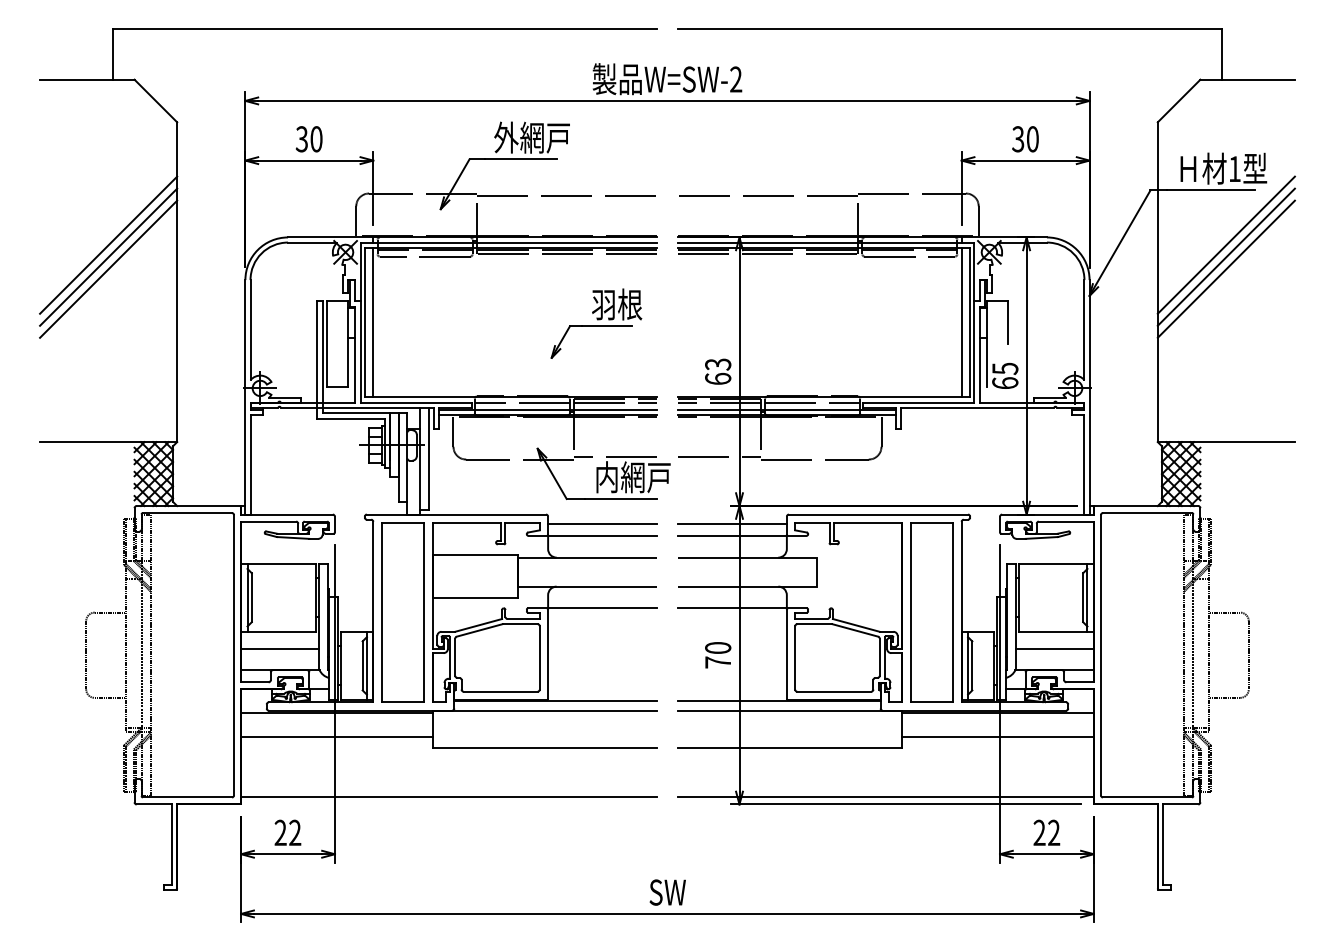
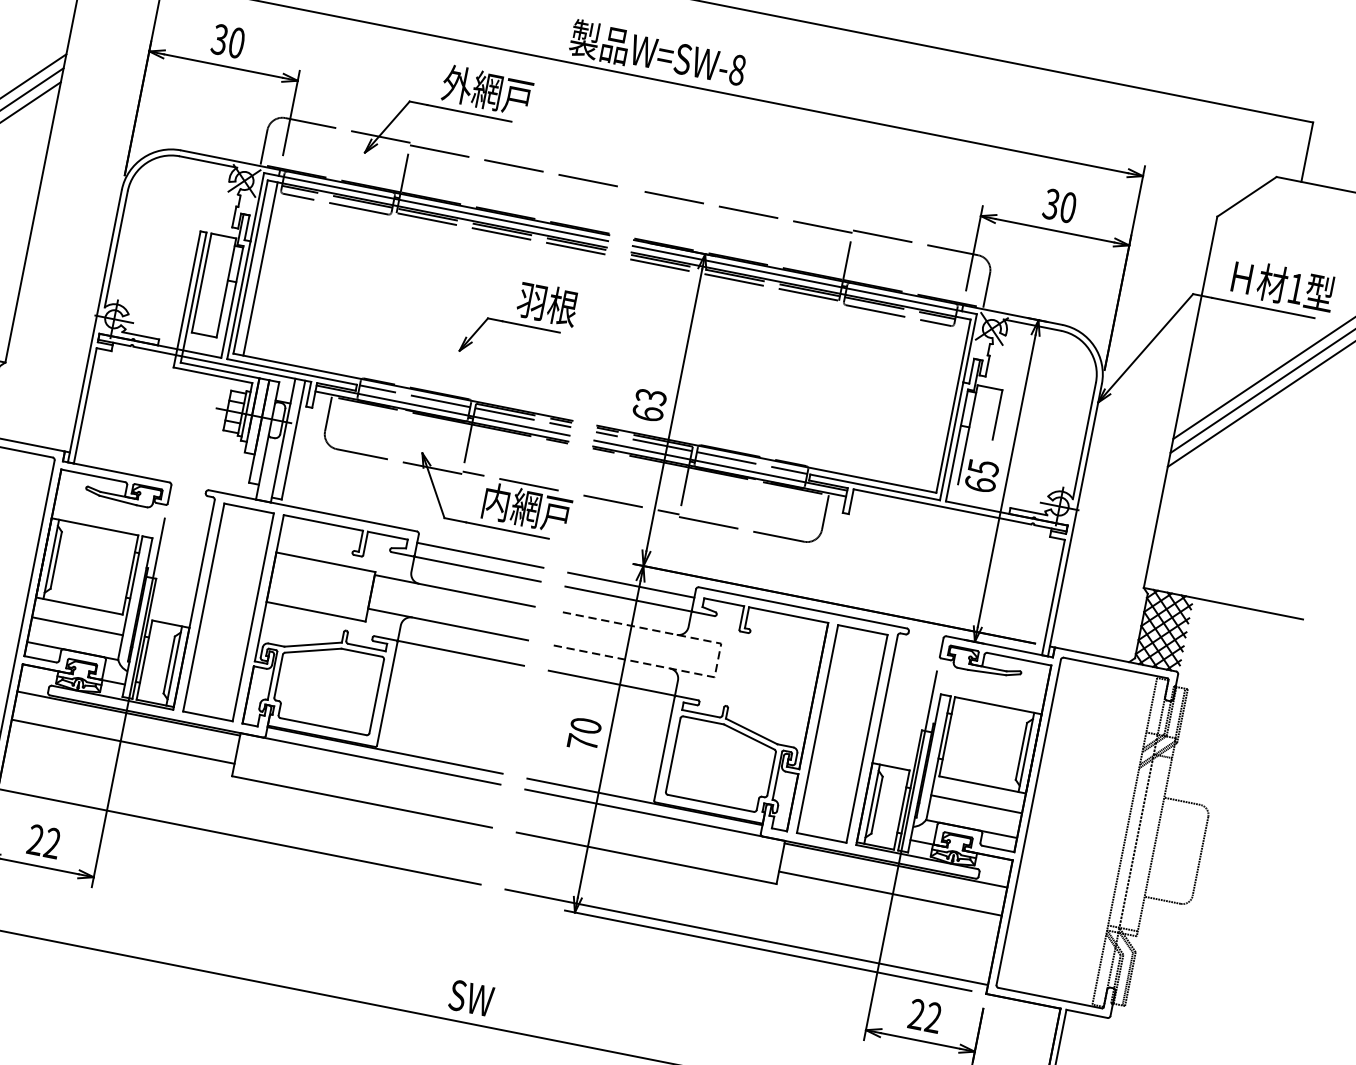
text: (736, 79) -> (738, 70), W=SW-2 -> W=SW-8
line: (961, 322) -> (943, 403), removed
line: (816, 571) -> (717, 659), solid -> dashed

